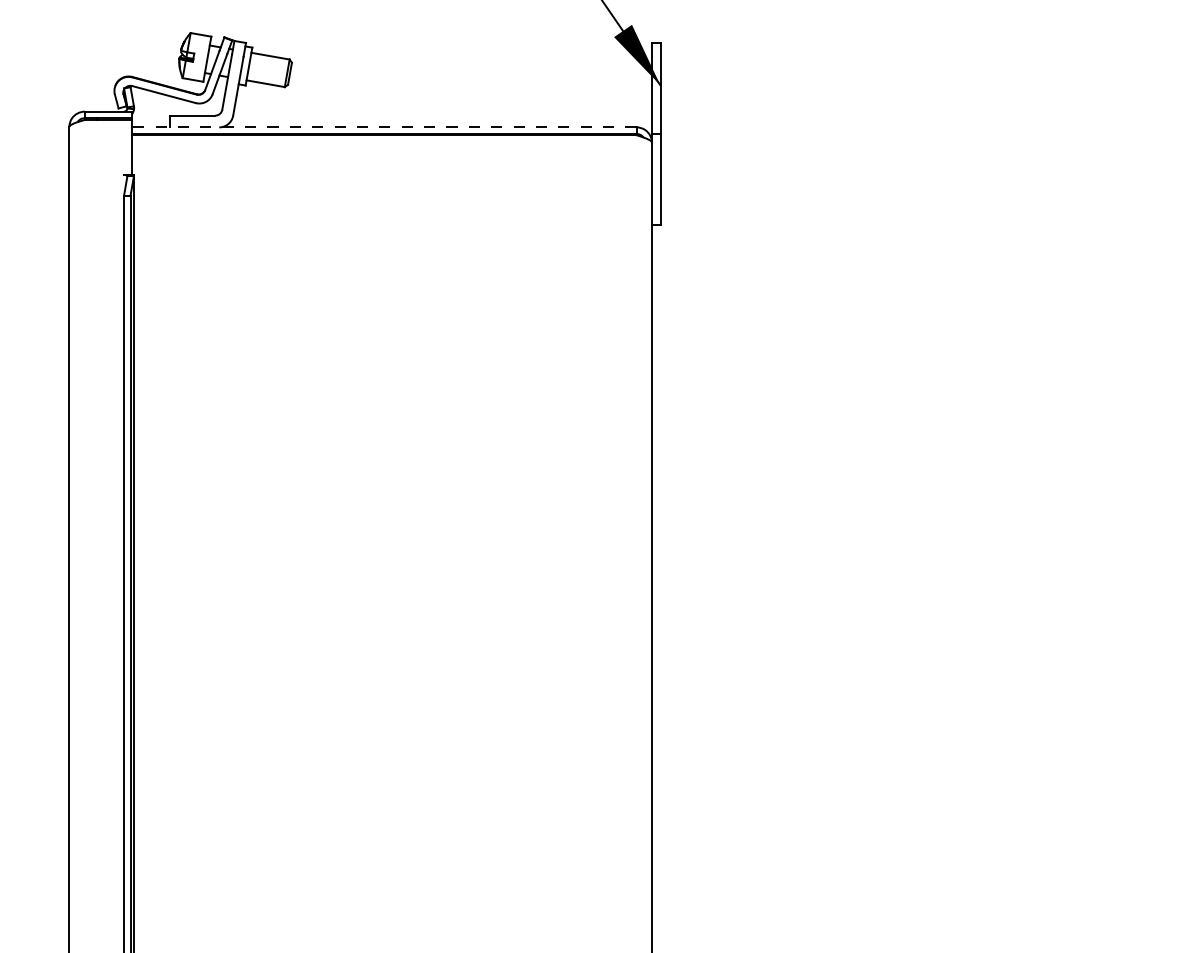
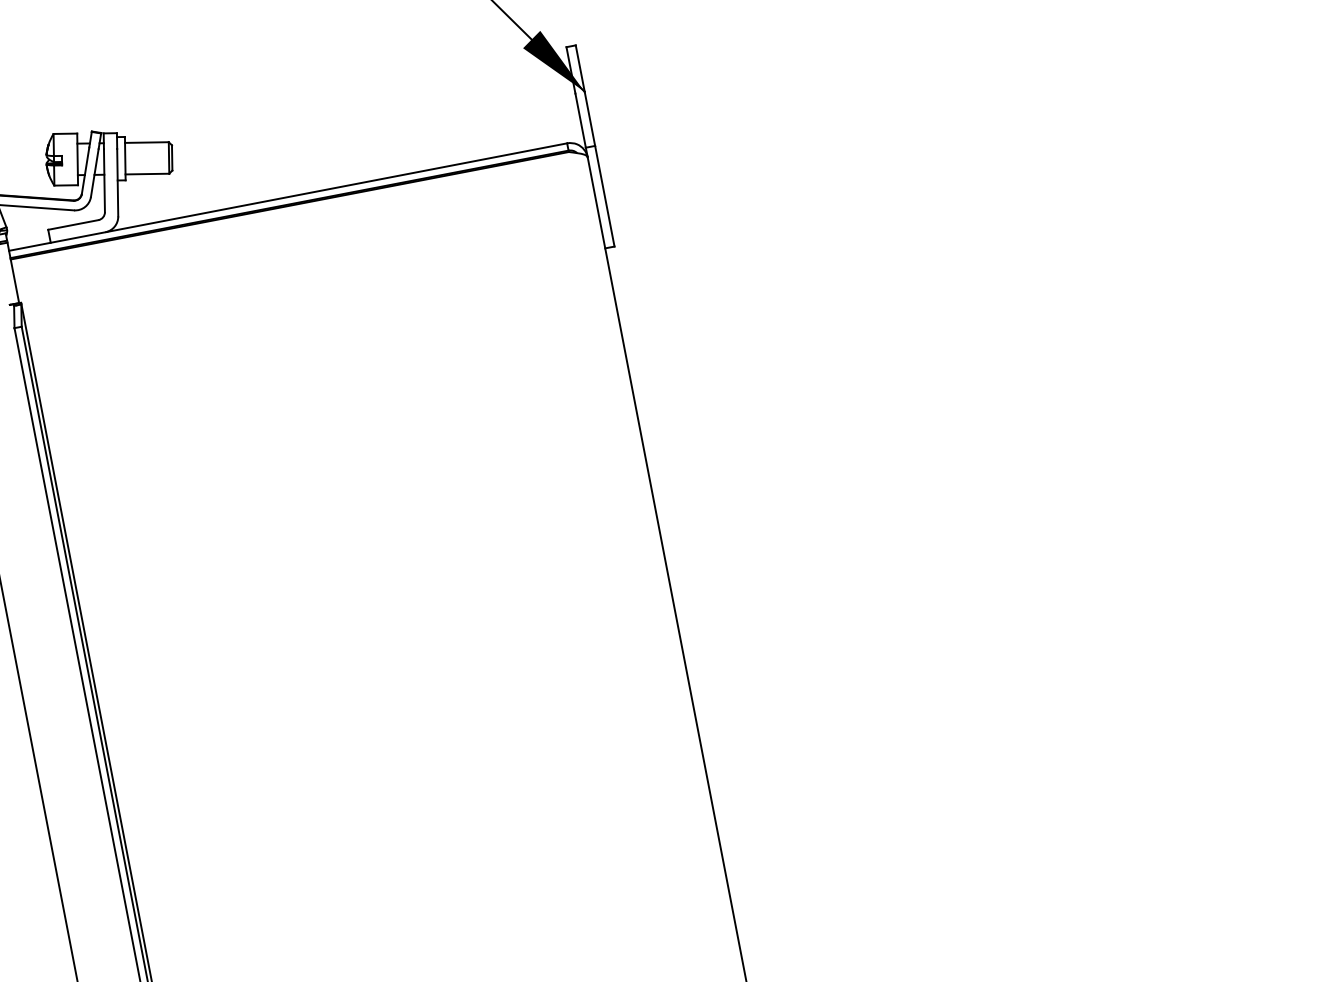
line: (383, 127) -> (287, 197), dashed -> solid

